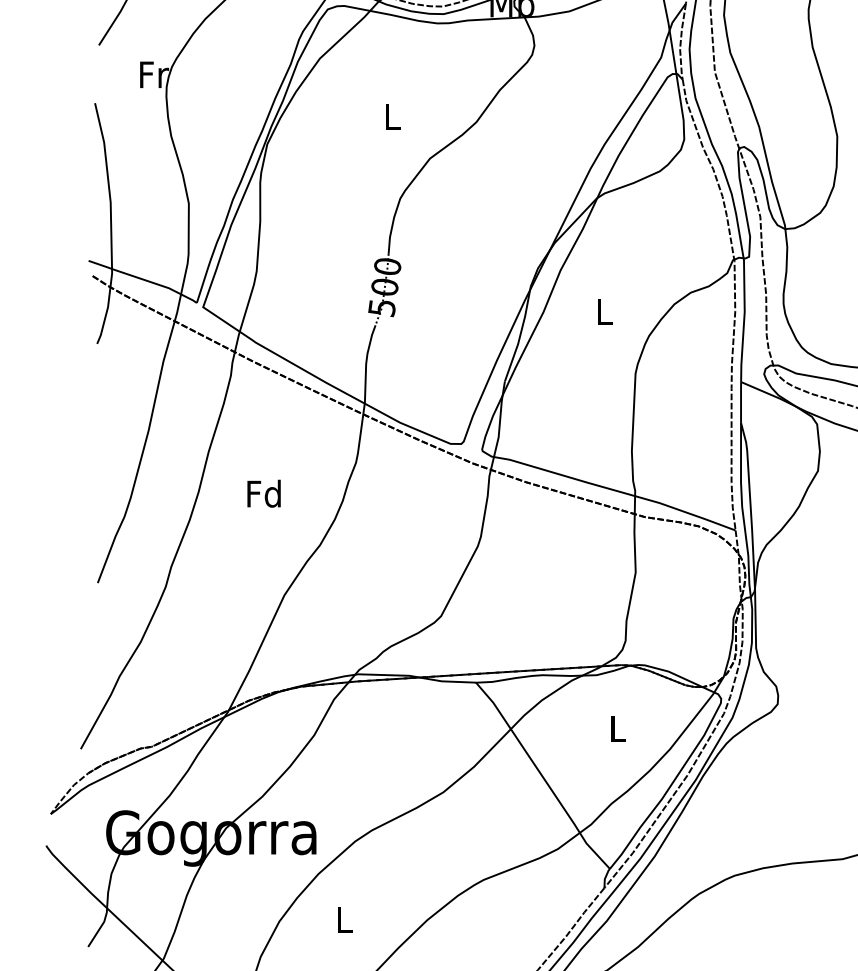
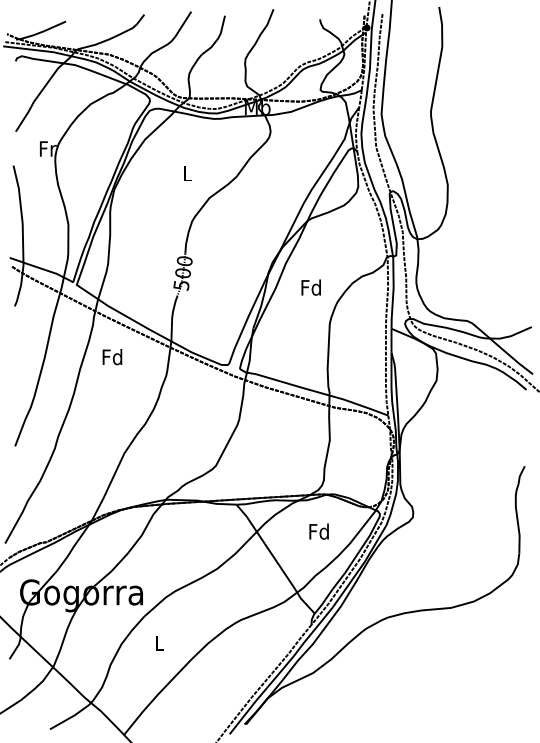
text: (602, 311) -> (310, 287), L -> Fd
text: (264, 494) -> (112, 357), moved
text: (616, 728) -> (318, 531), L -> Fd

